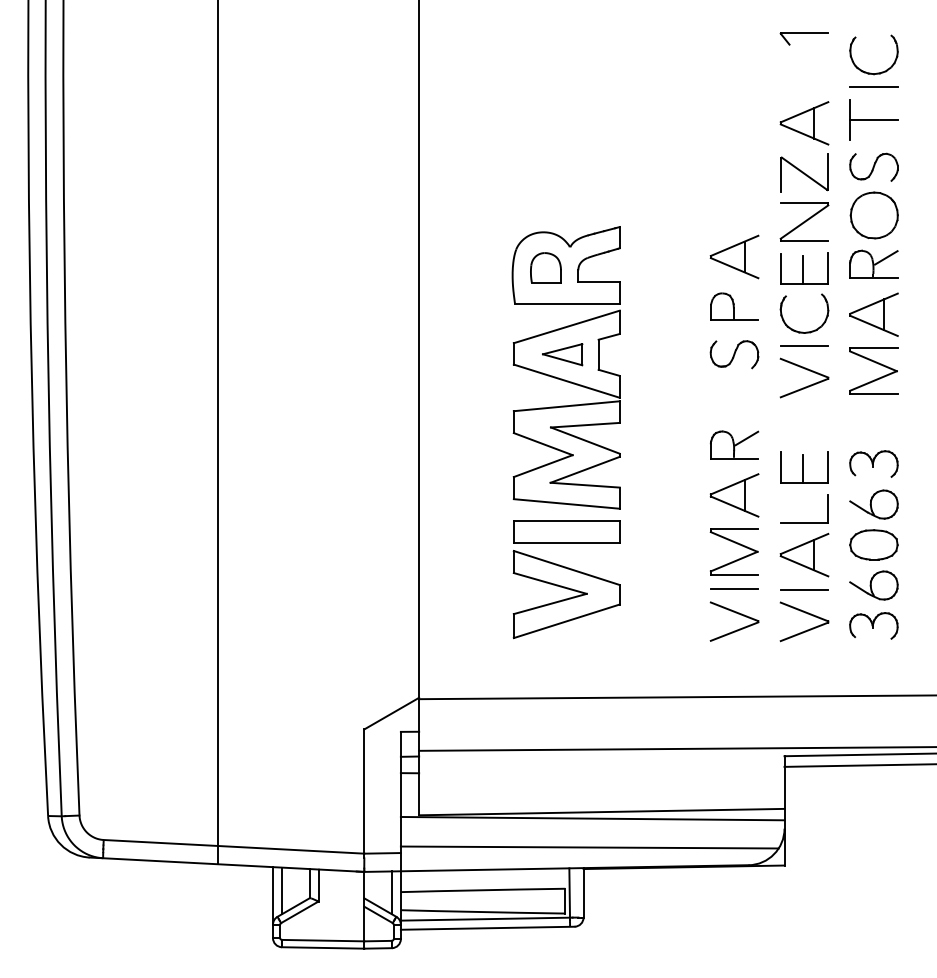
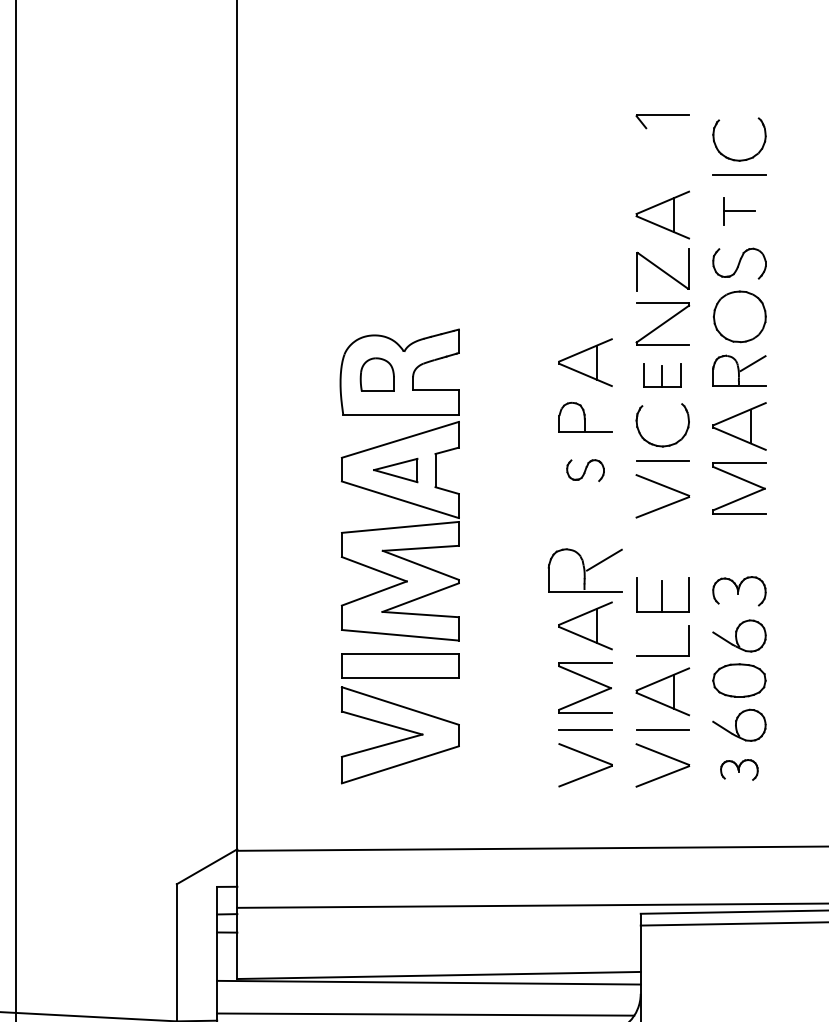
part: (873, 119) -> (738, 210), size x0.6
part: (804, 268) -> (662, 375), size x0.7
part: (734, 354) -> (585, 470), size x0.7
part: (734, 444) -> (585, 569), size x1.4
part: (873, 625) -> (738, 769), size x0.7

